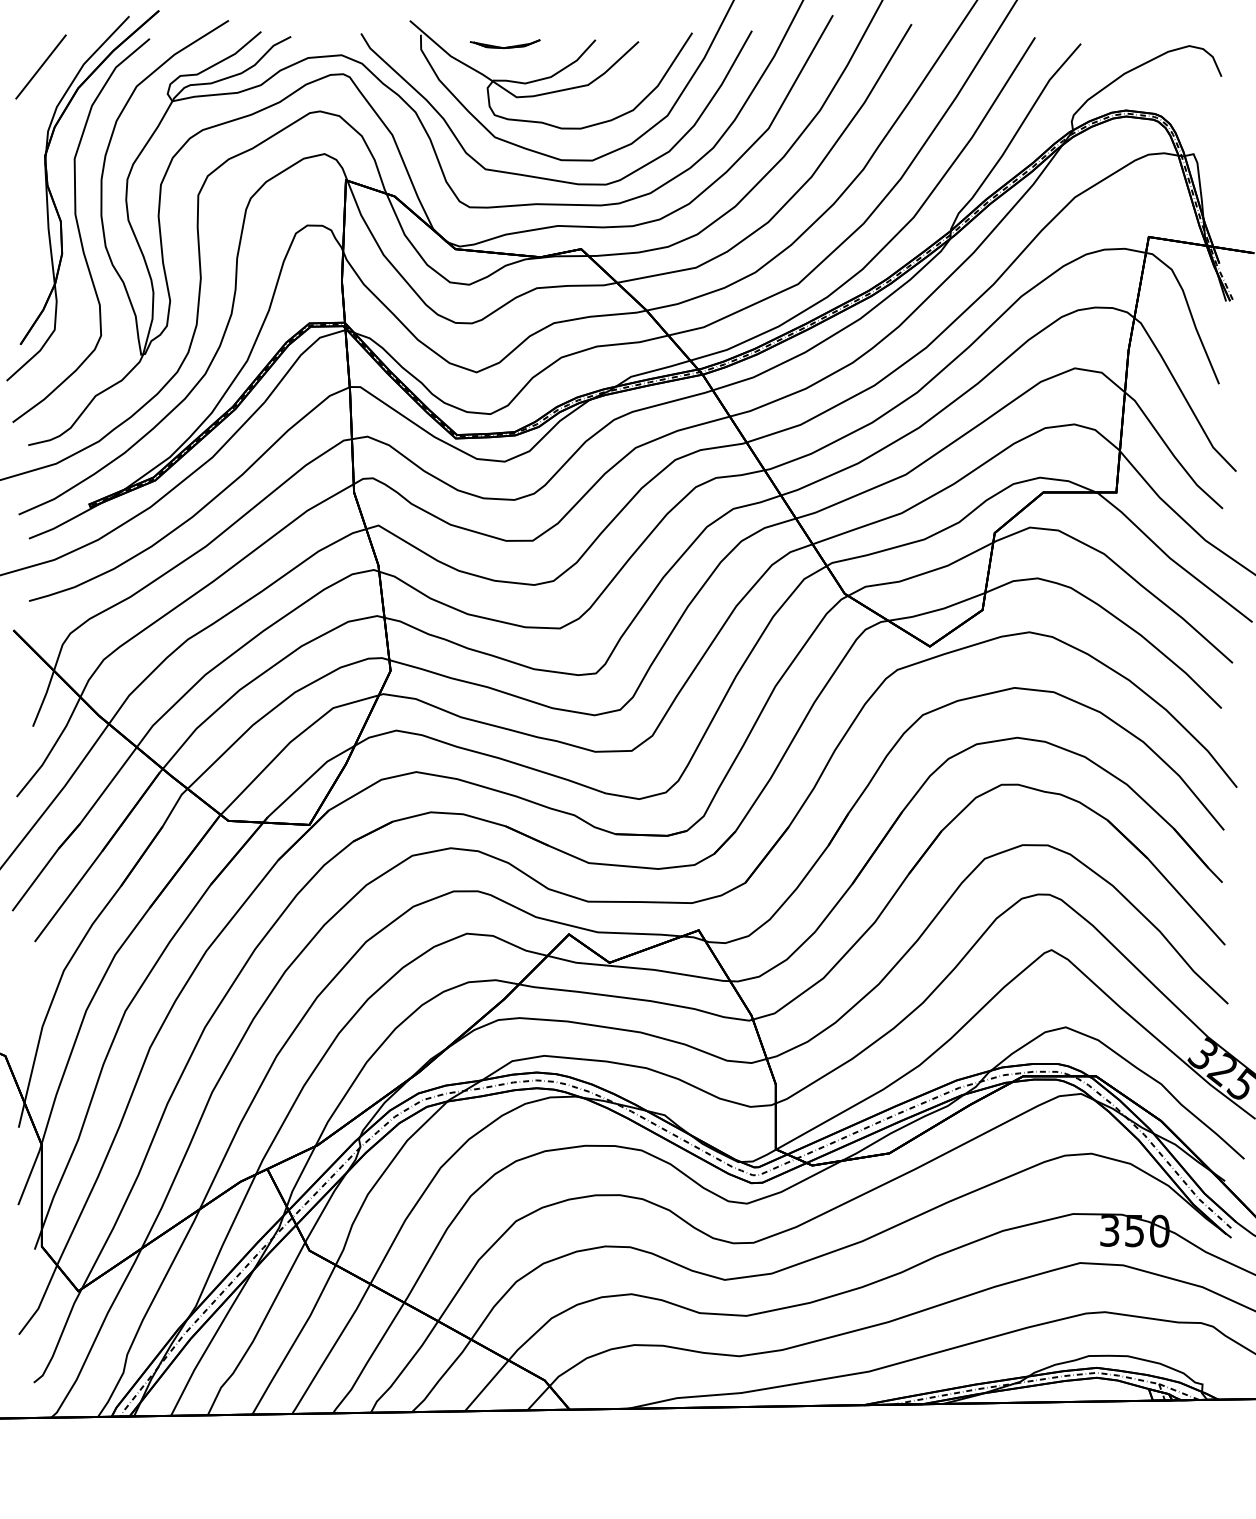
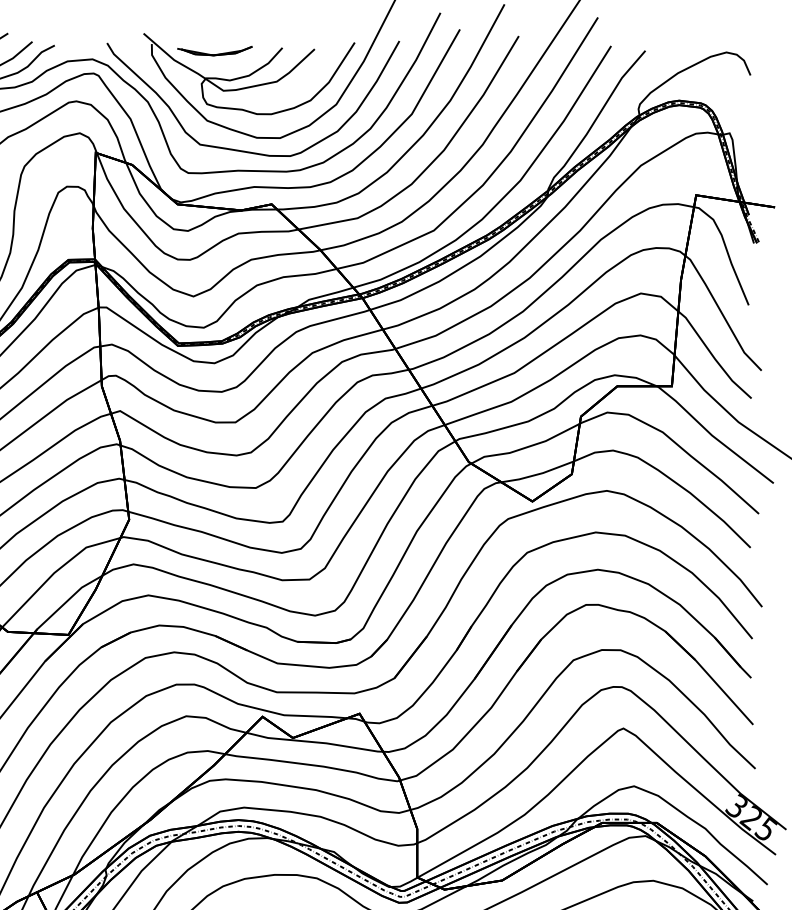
part: (504, 43) -> (214, 50), size x1.43

